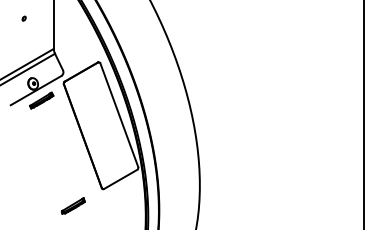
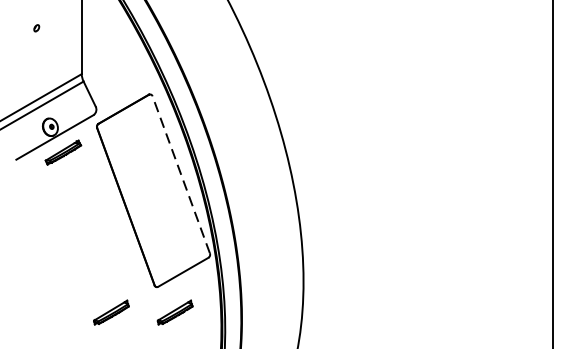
line: (119, 115) -> (181, 175), solid -> dashed
part: (115, 205) -> (175, 311), added

